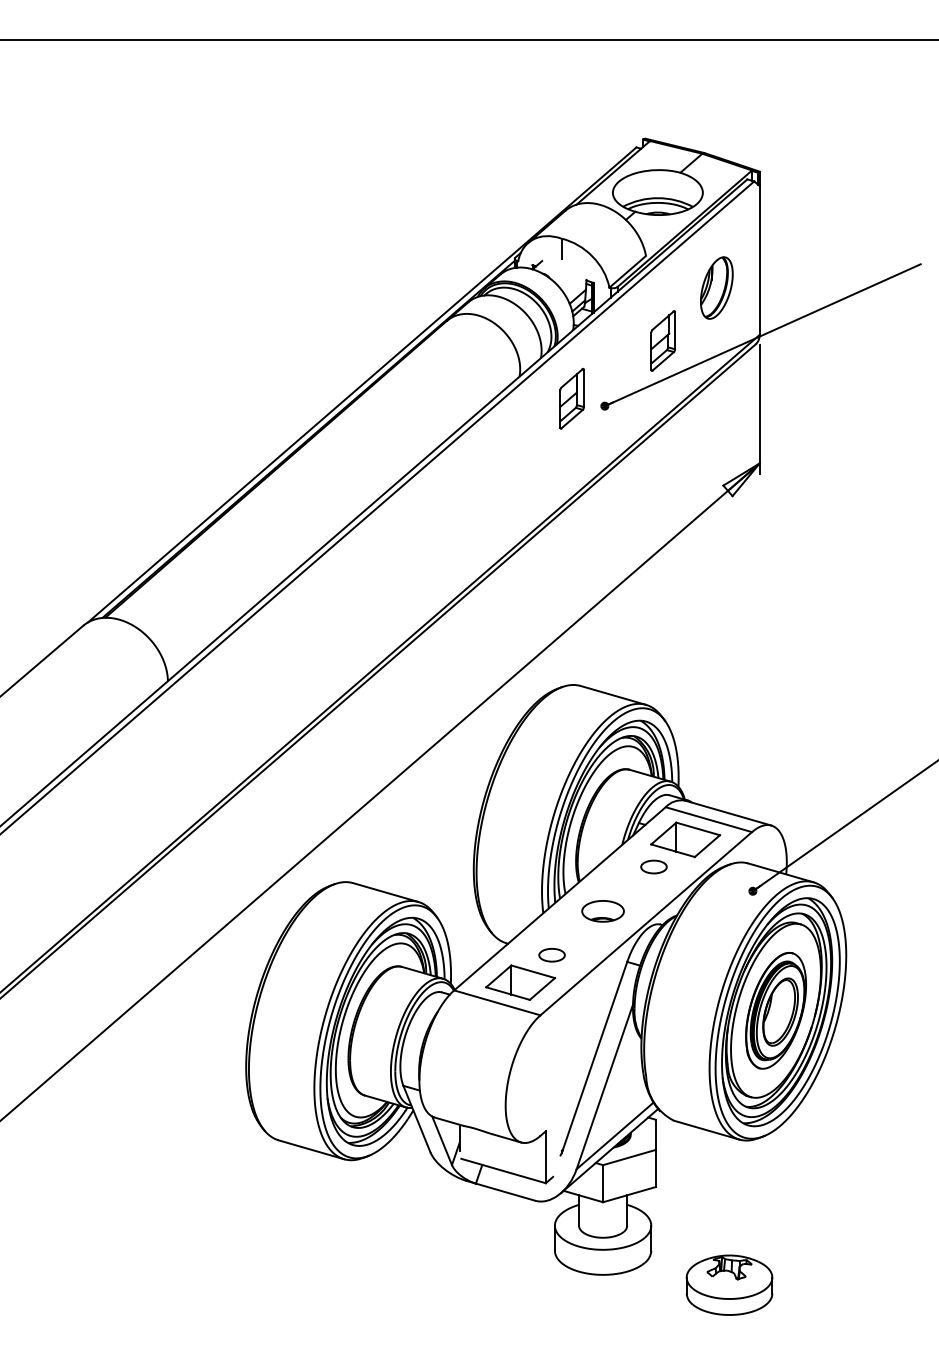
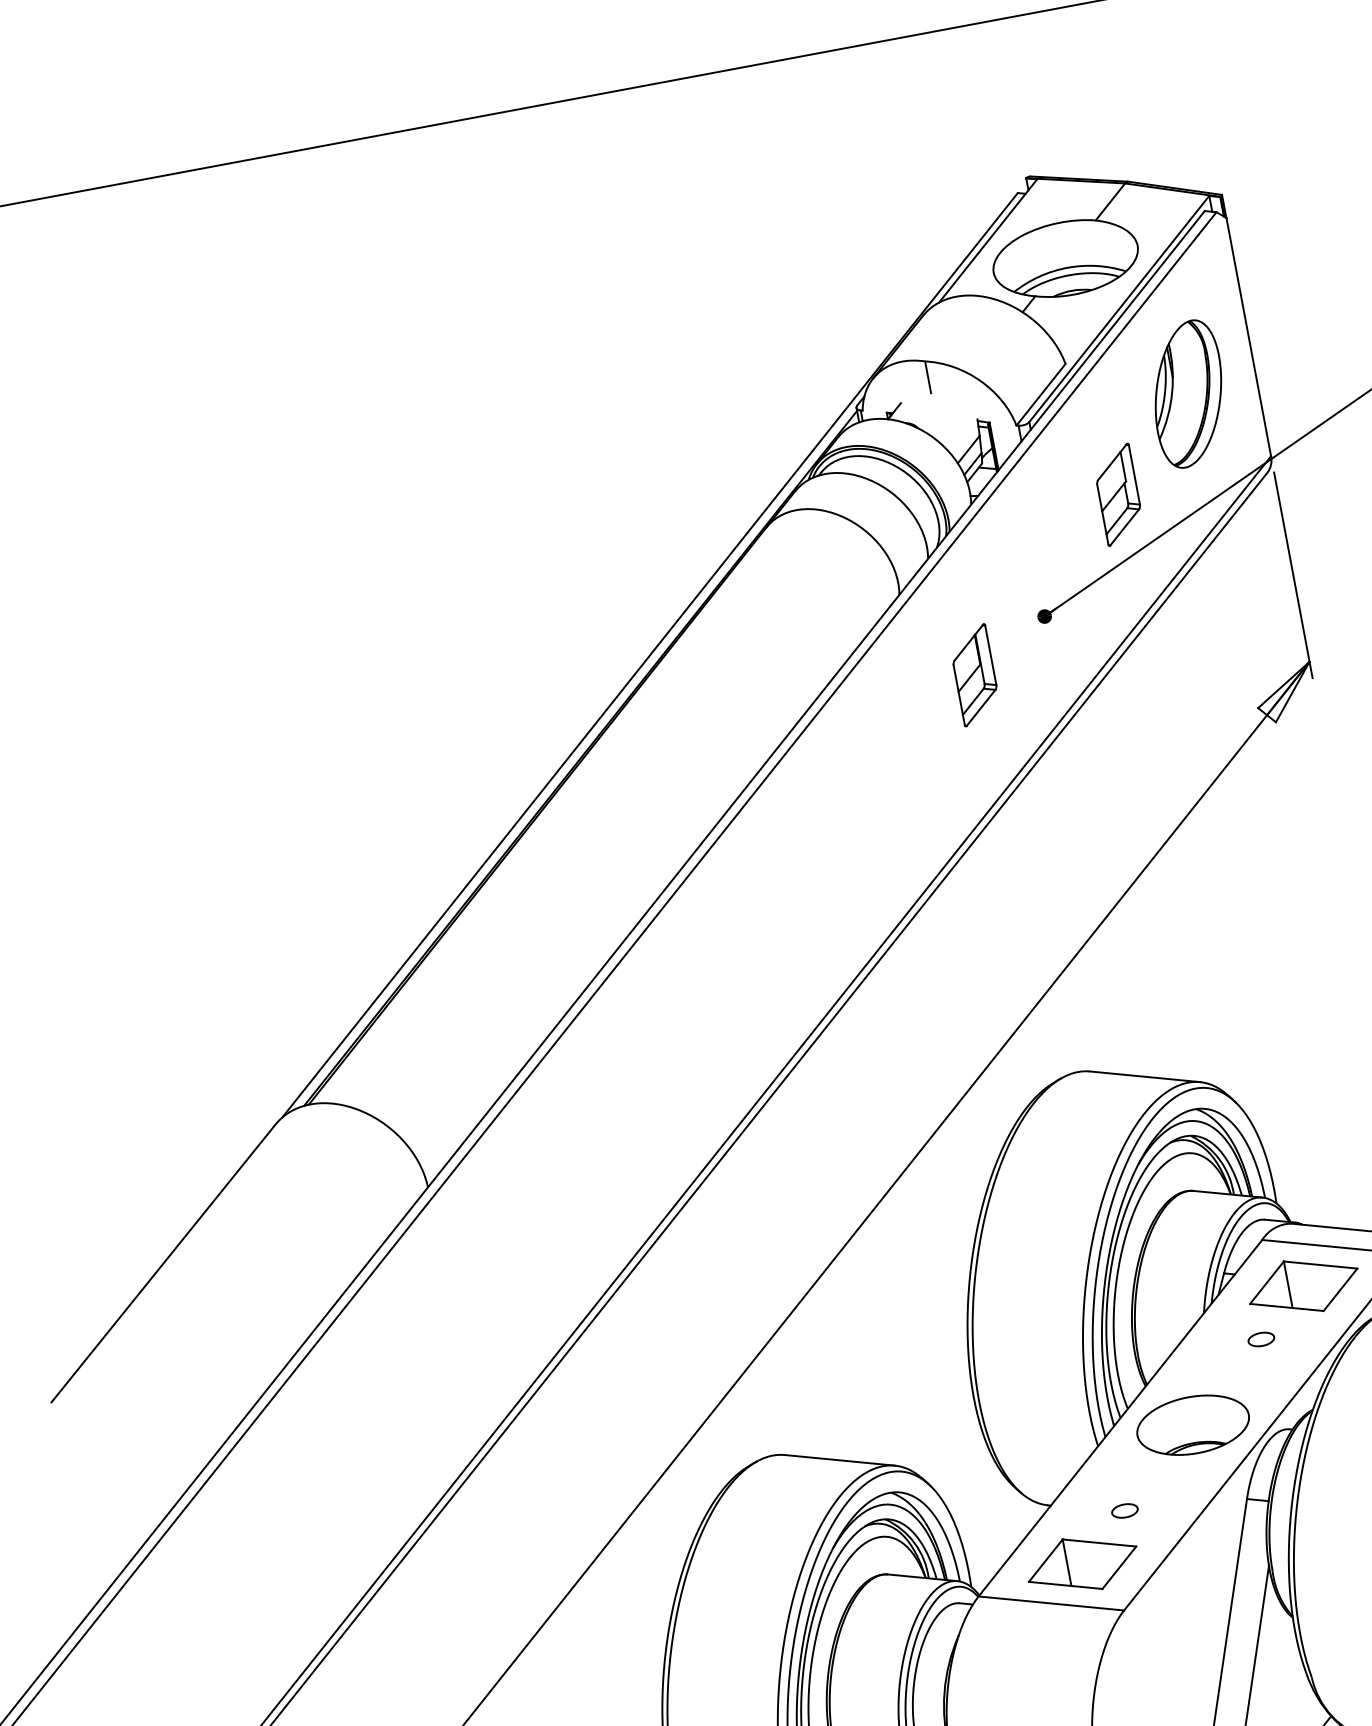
part: (716, 287) -> (1187, 393), size x1.43
part: (571, 398) -> (973, 675), moved
part: (653, 867) -> (1260, 1340), size x0.62
part: (602, 911) -> (1192, 1425), size x1.67
part: (552, 955) -> (1125, 1511), size x0.62

